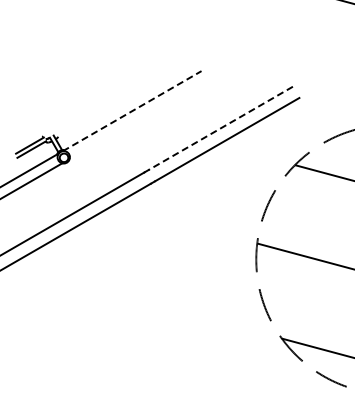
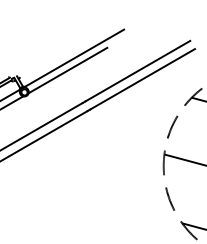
line: (132, 110) -> (74, 58), dashed -> solid
line: (123, 127) -> (67, 70), added
line: (220, 128) -> (137, 71), dashed -> solid

